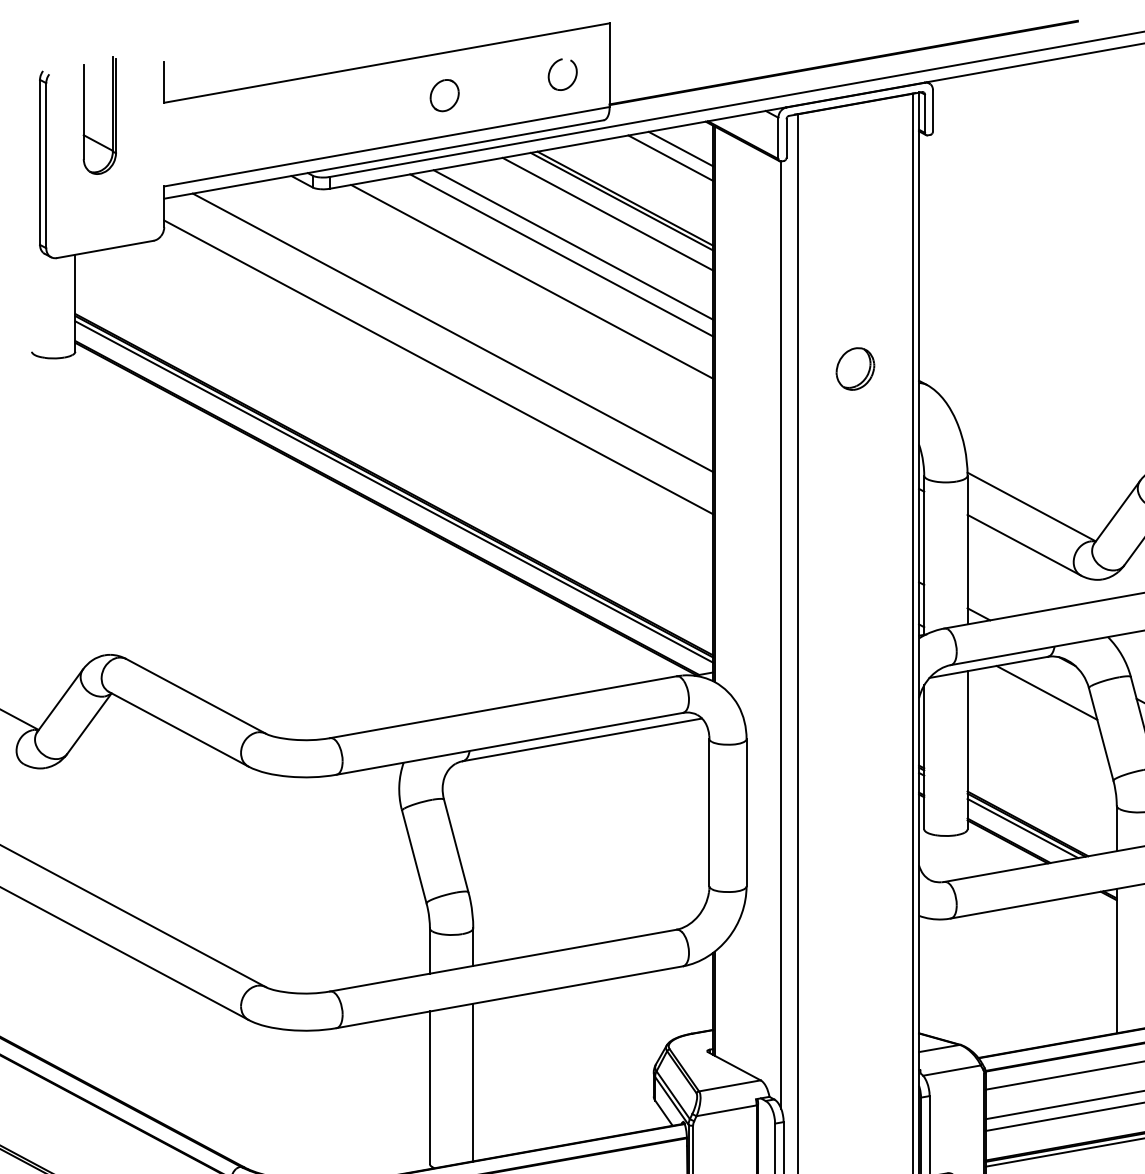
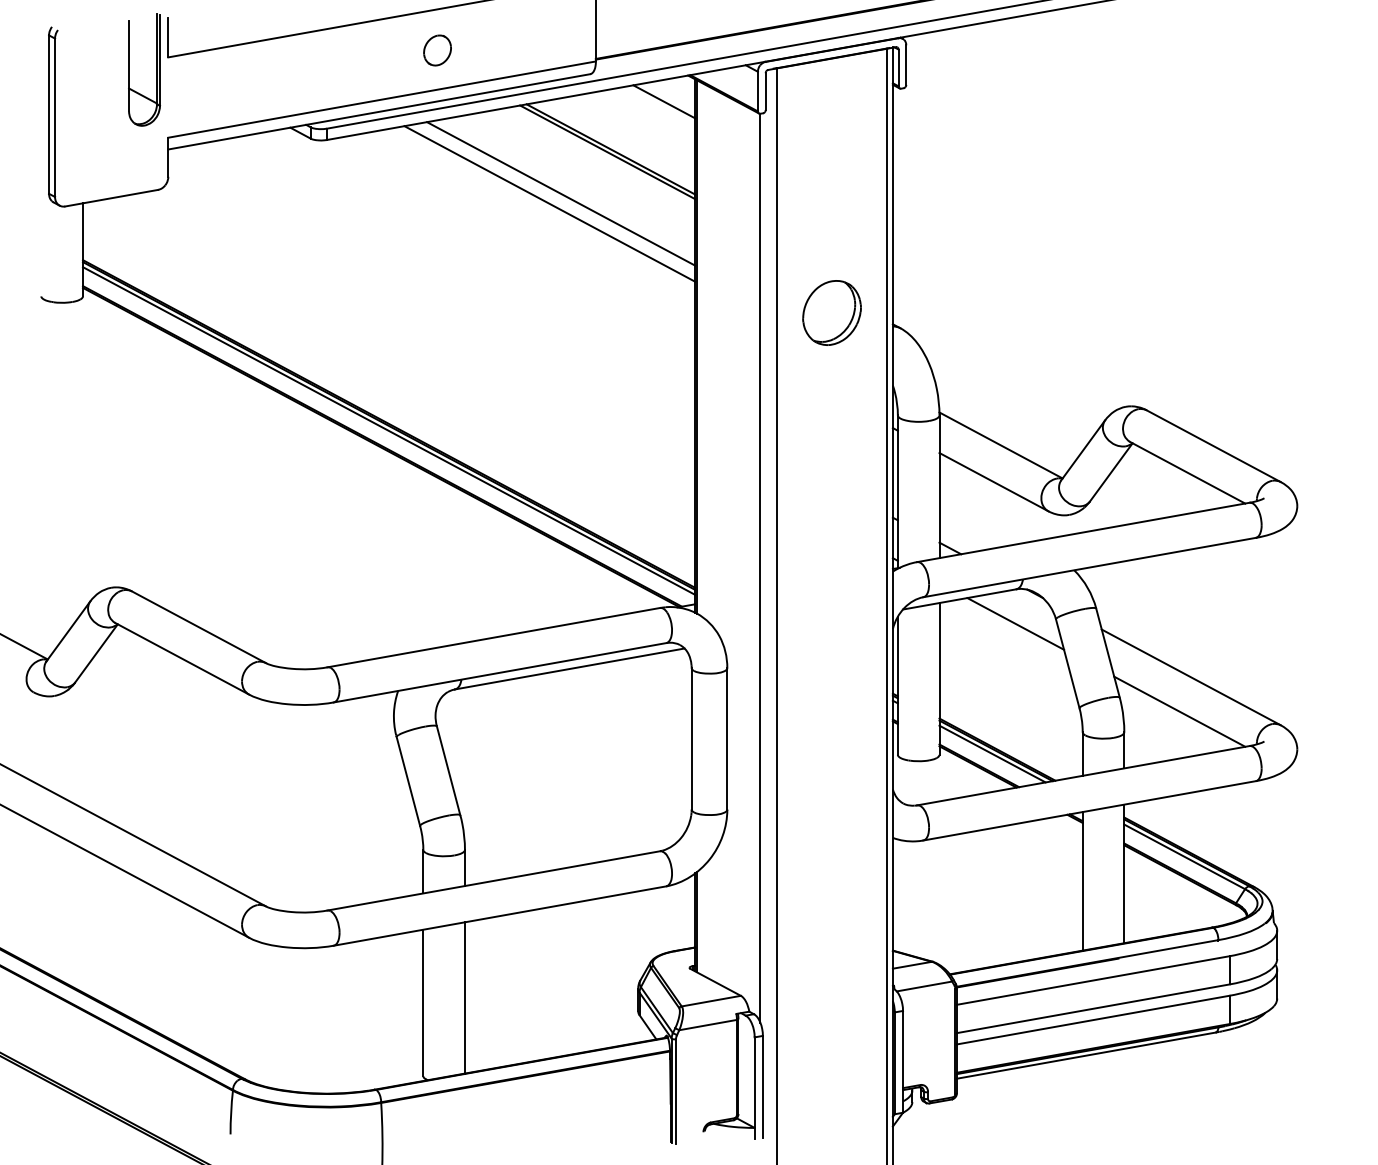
part: (552, 67) -> (541, 23), removed
part: (112, 115) -> (156, 69), moved
line: (670, 158) -> (654, 110), removed
line: (608, 214) -> (594, 164), removed
line: (532, 282) -> (521, 229), removed
line: (452, 332) -> (445, 277), removed
line: (438, 367) -> (431, 311), removed
part: (855, 368) -> (831, 312), size x1.6

